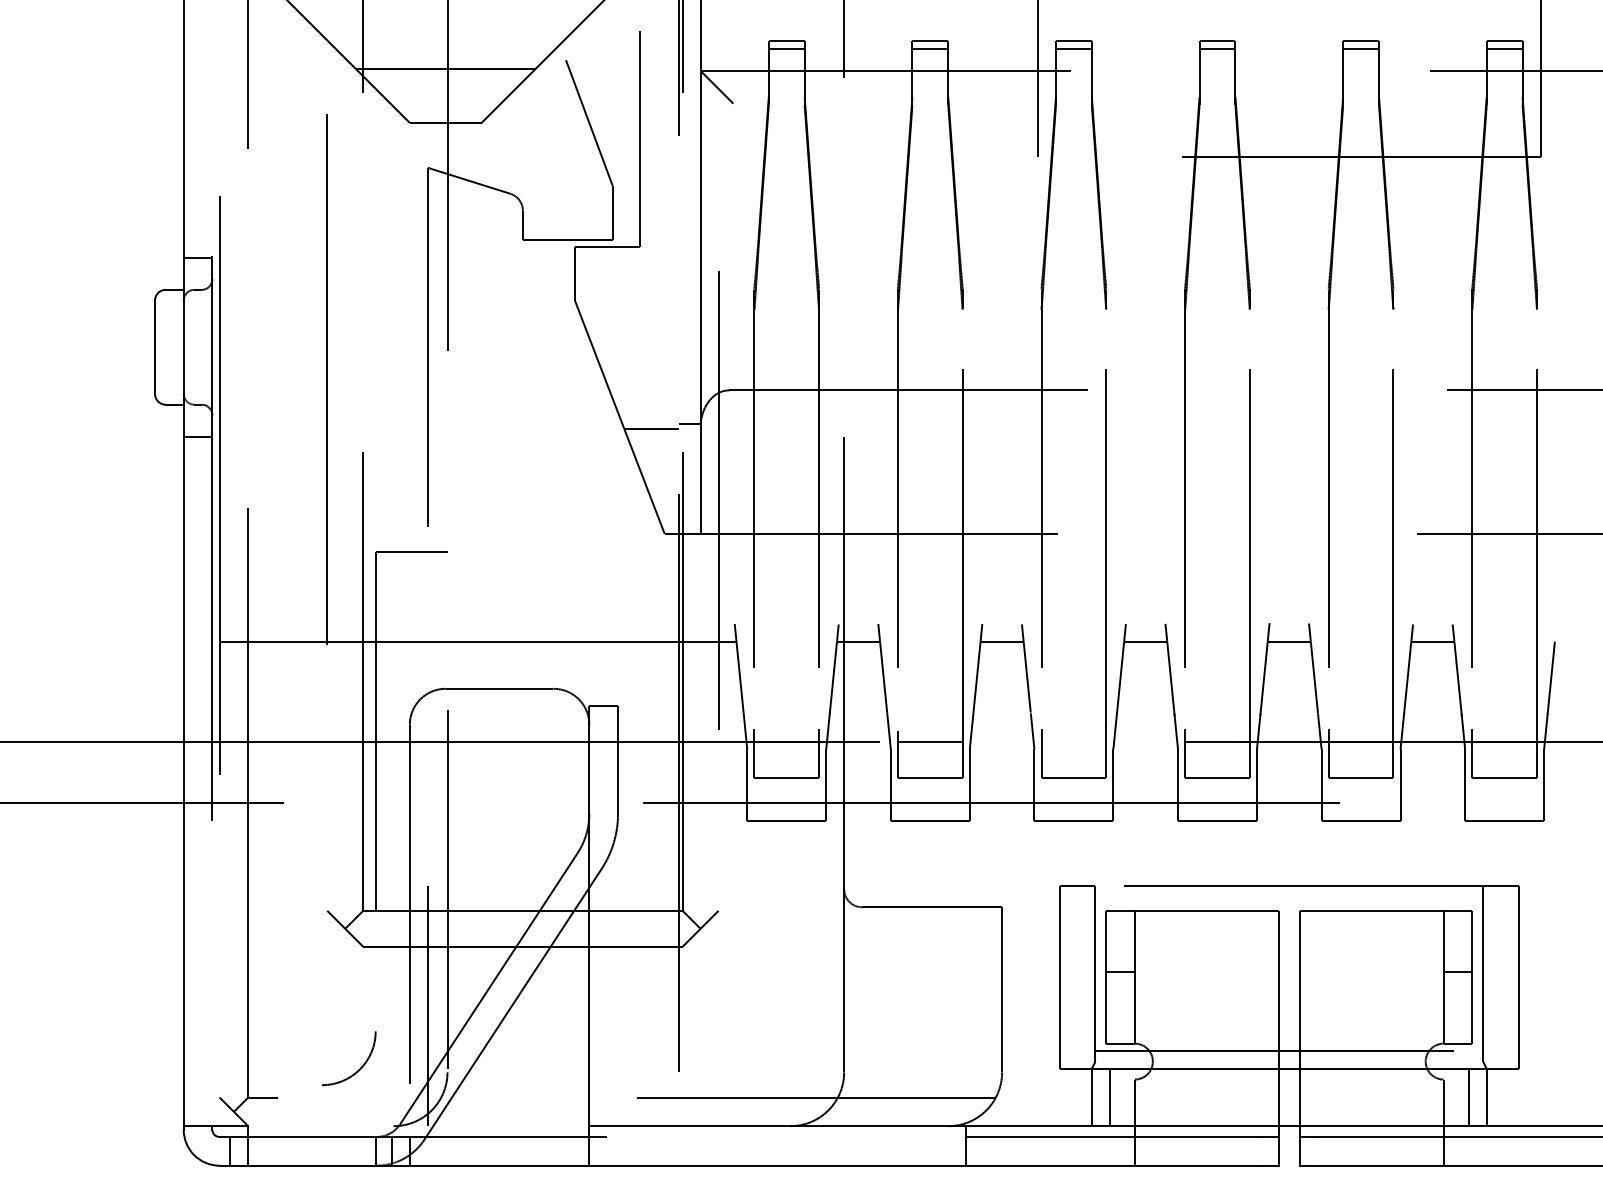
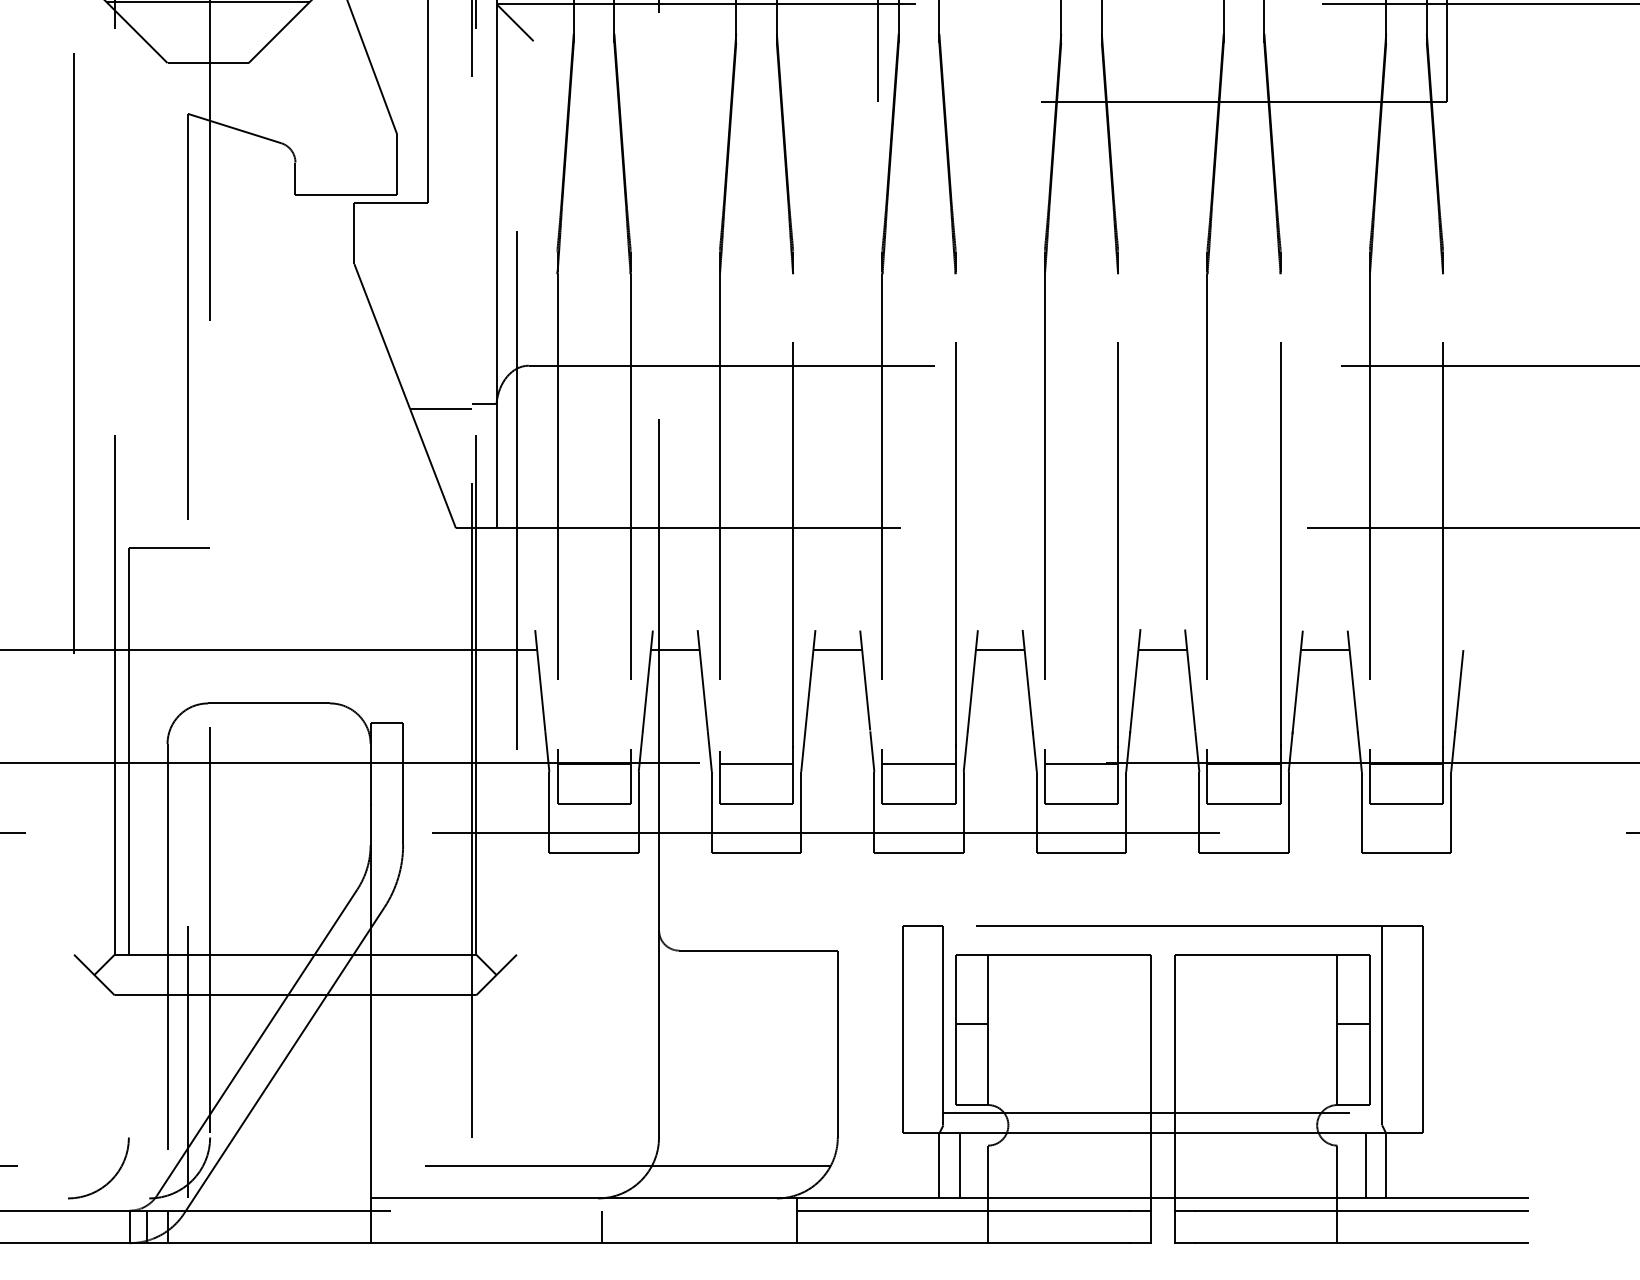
line: (1073, 742) -> (918, 764), added
arc: (359, 1068) -> (110, 1179), moved
line: (793, 1150) -> (601, 1225), added

